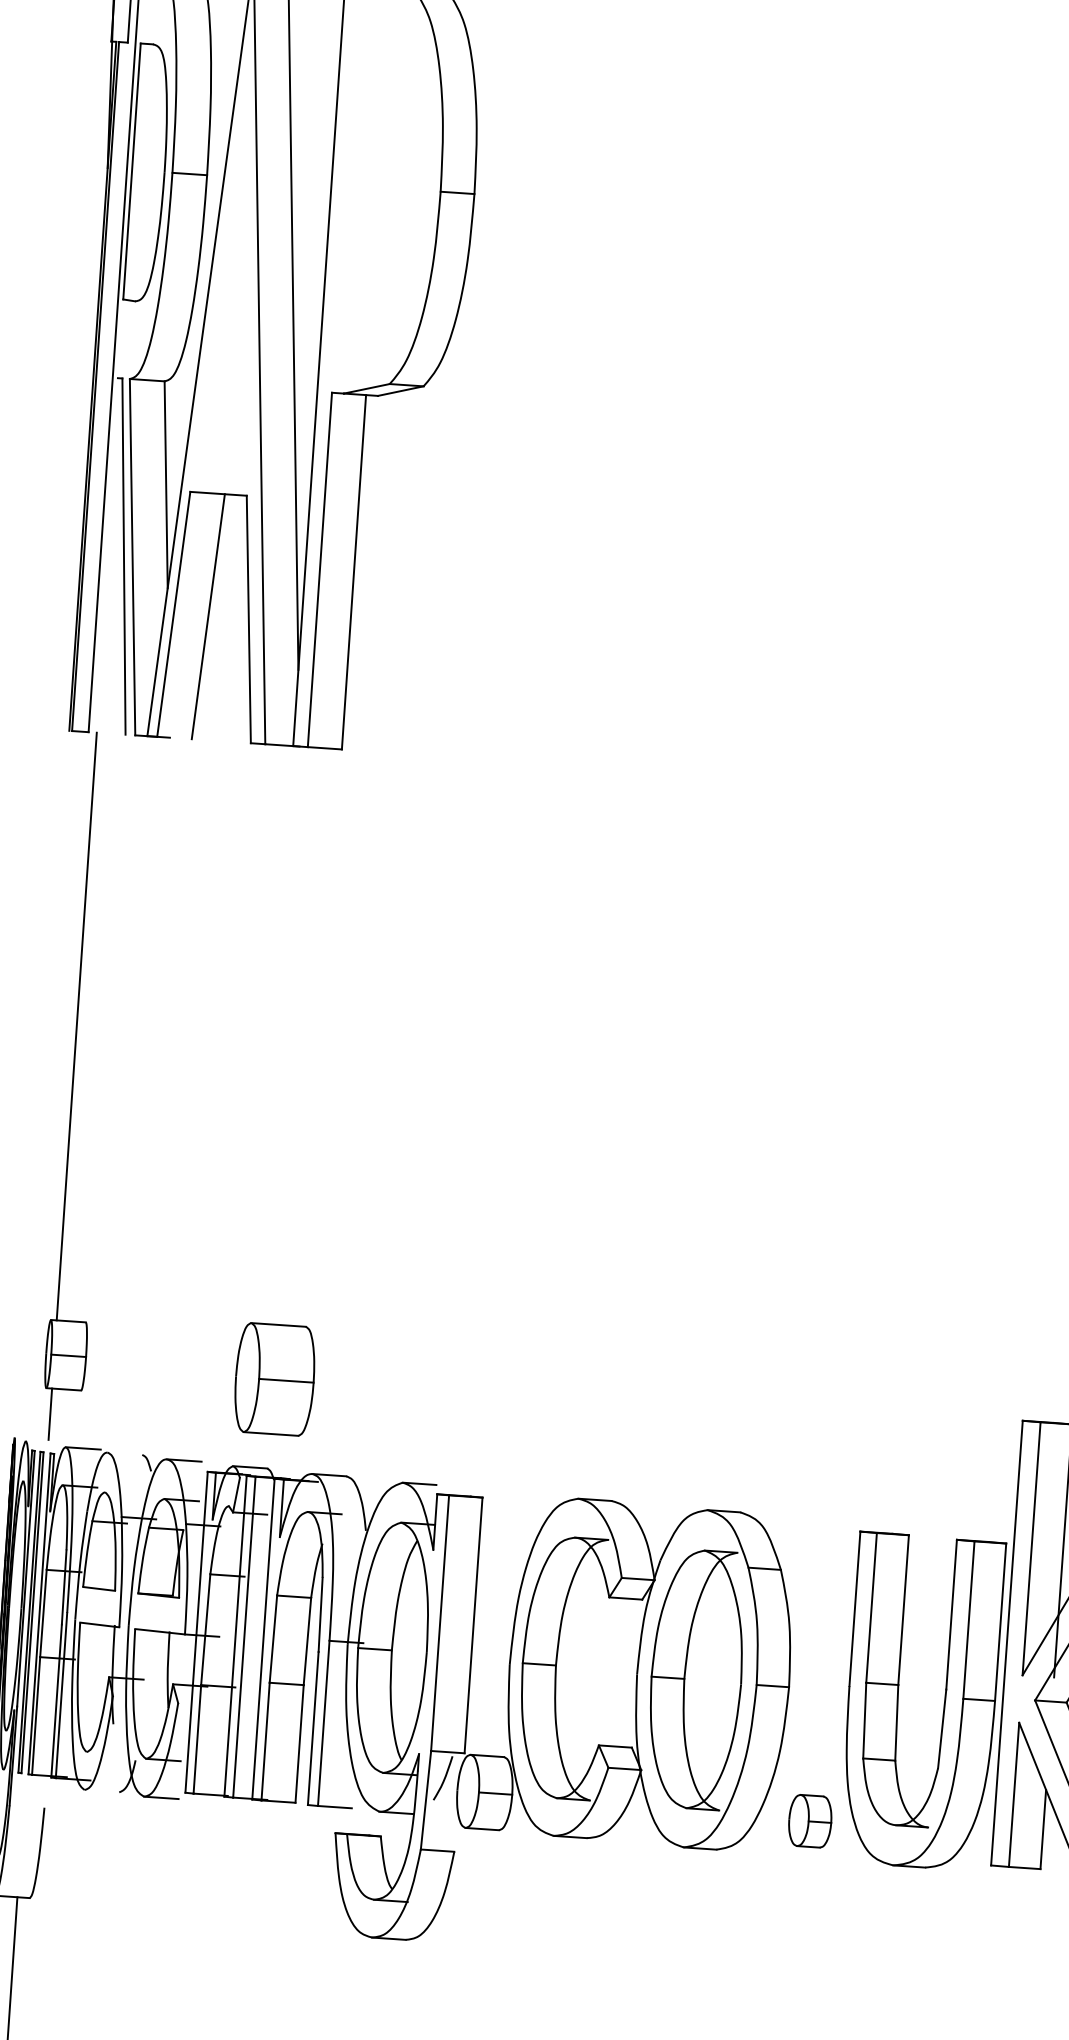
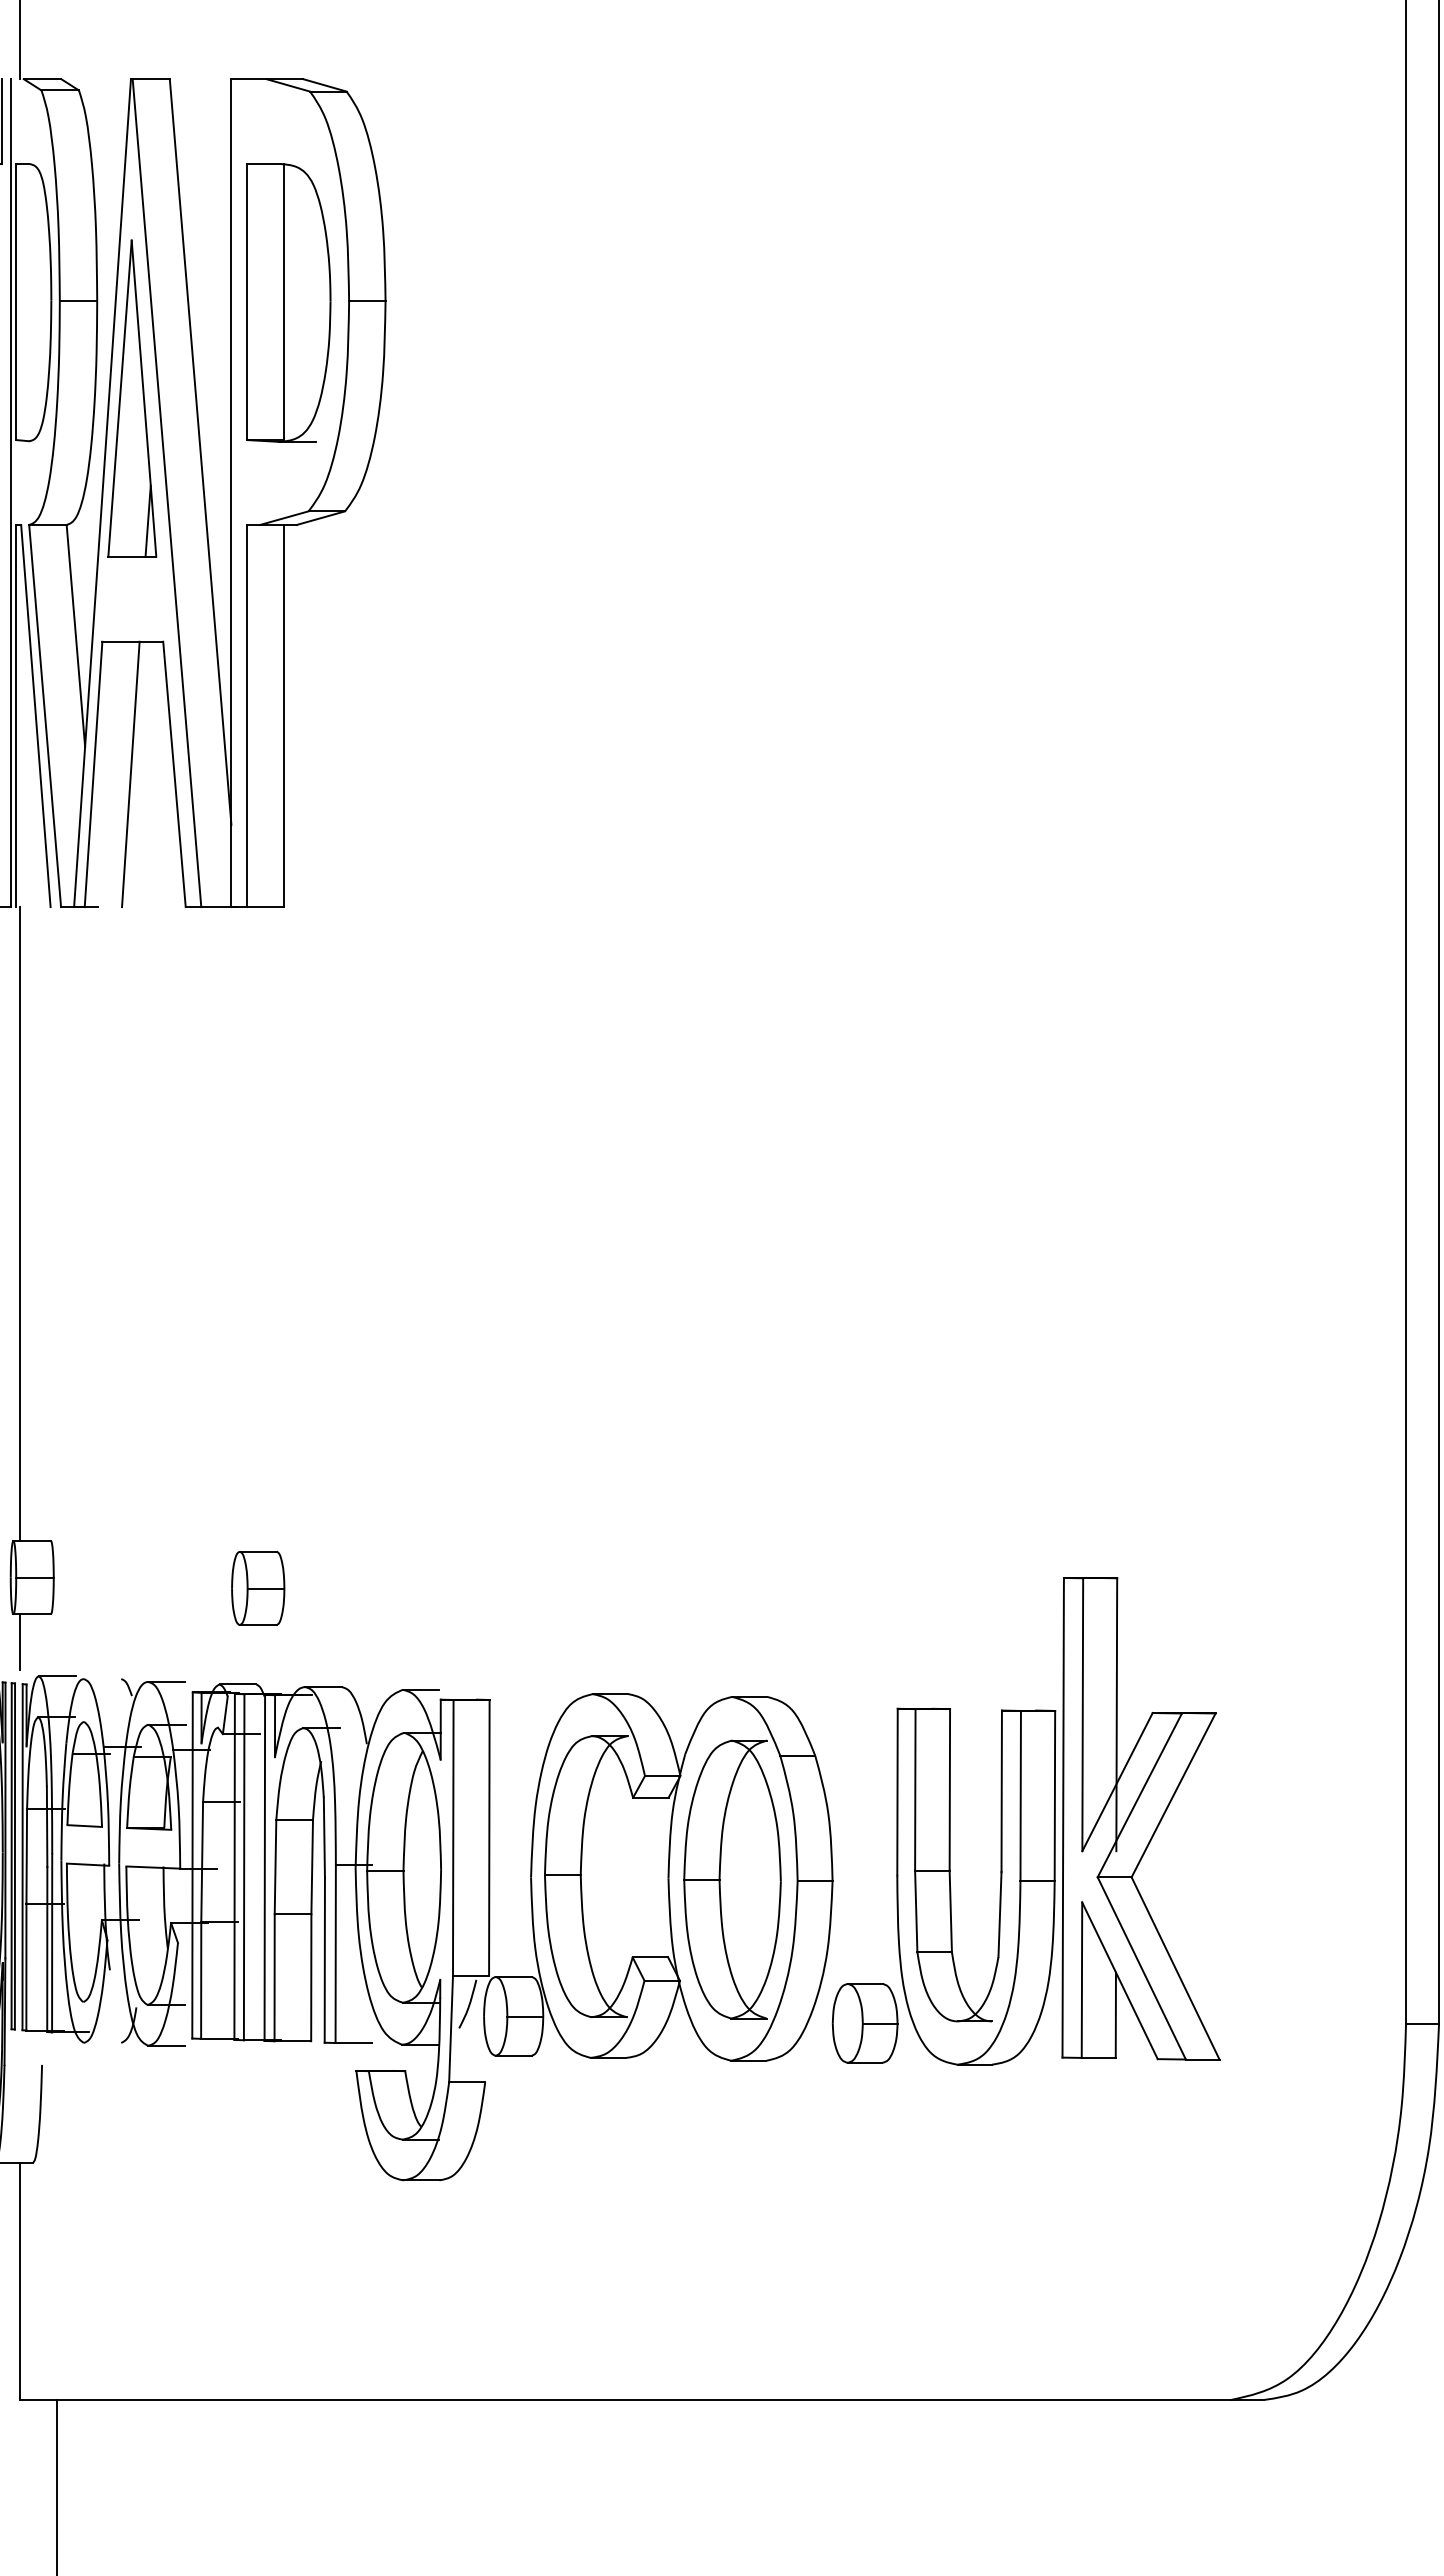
part: (384, 189) -> (288, 302), added
part: (233, 268) -> (132, 398), added
line: (106, 554) -> (16, 715), added
part: (275, 1379) -> (258, 1588), size x0.62
part: (809, 1821) -> (864, 2023), size x1.43

